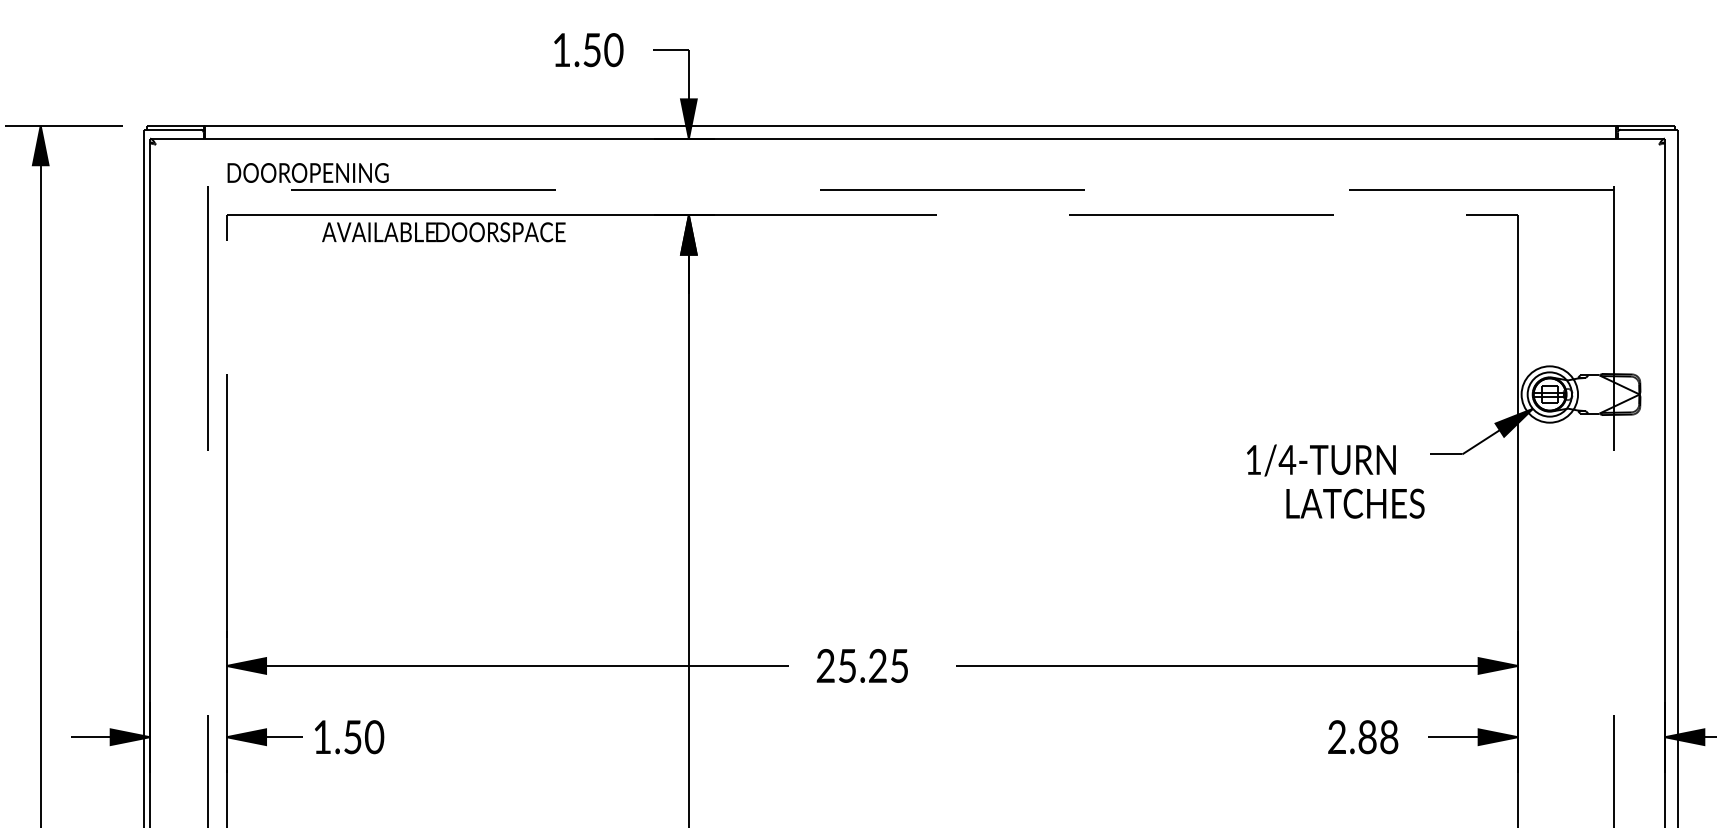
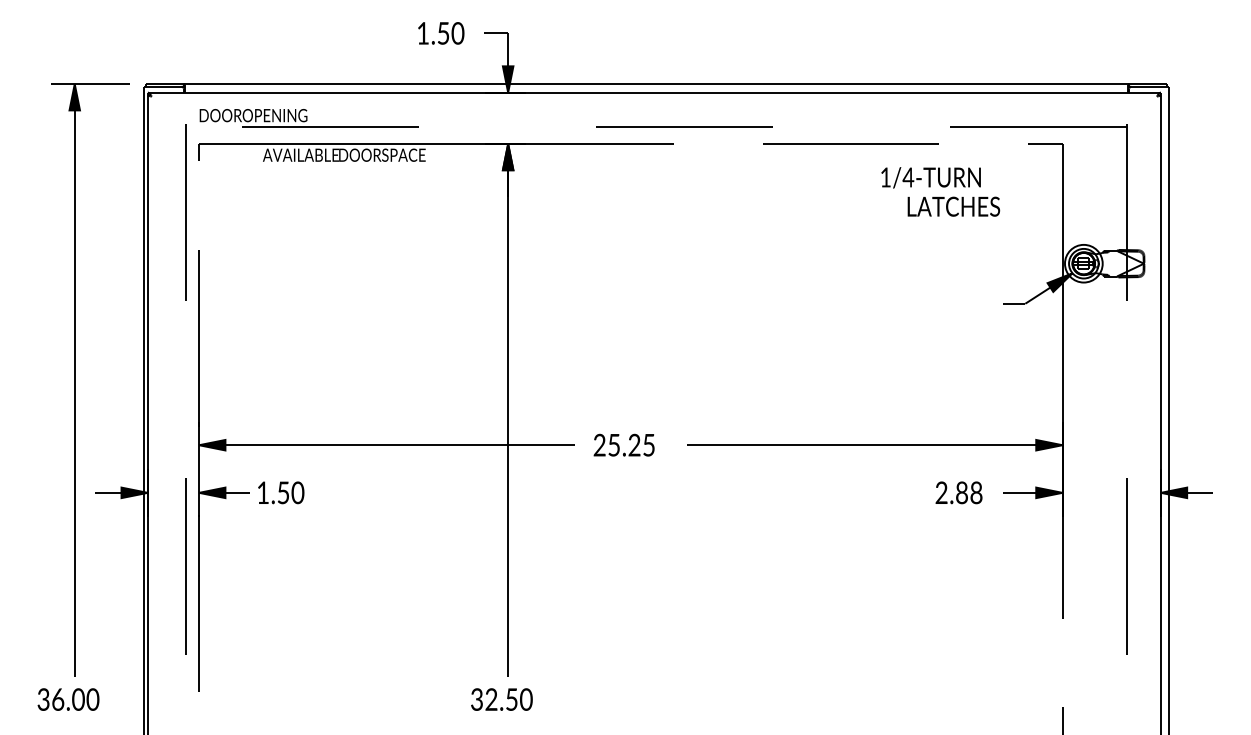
text: (1335, 480) -> (940, 191), moved

